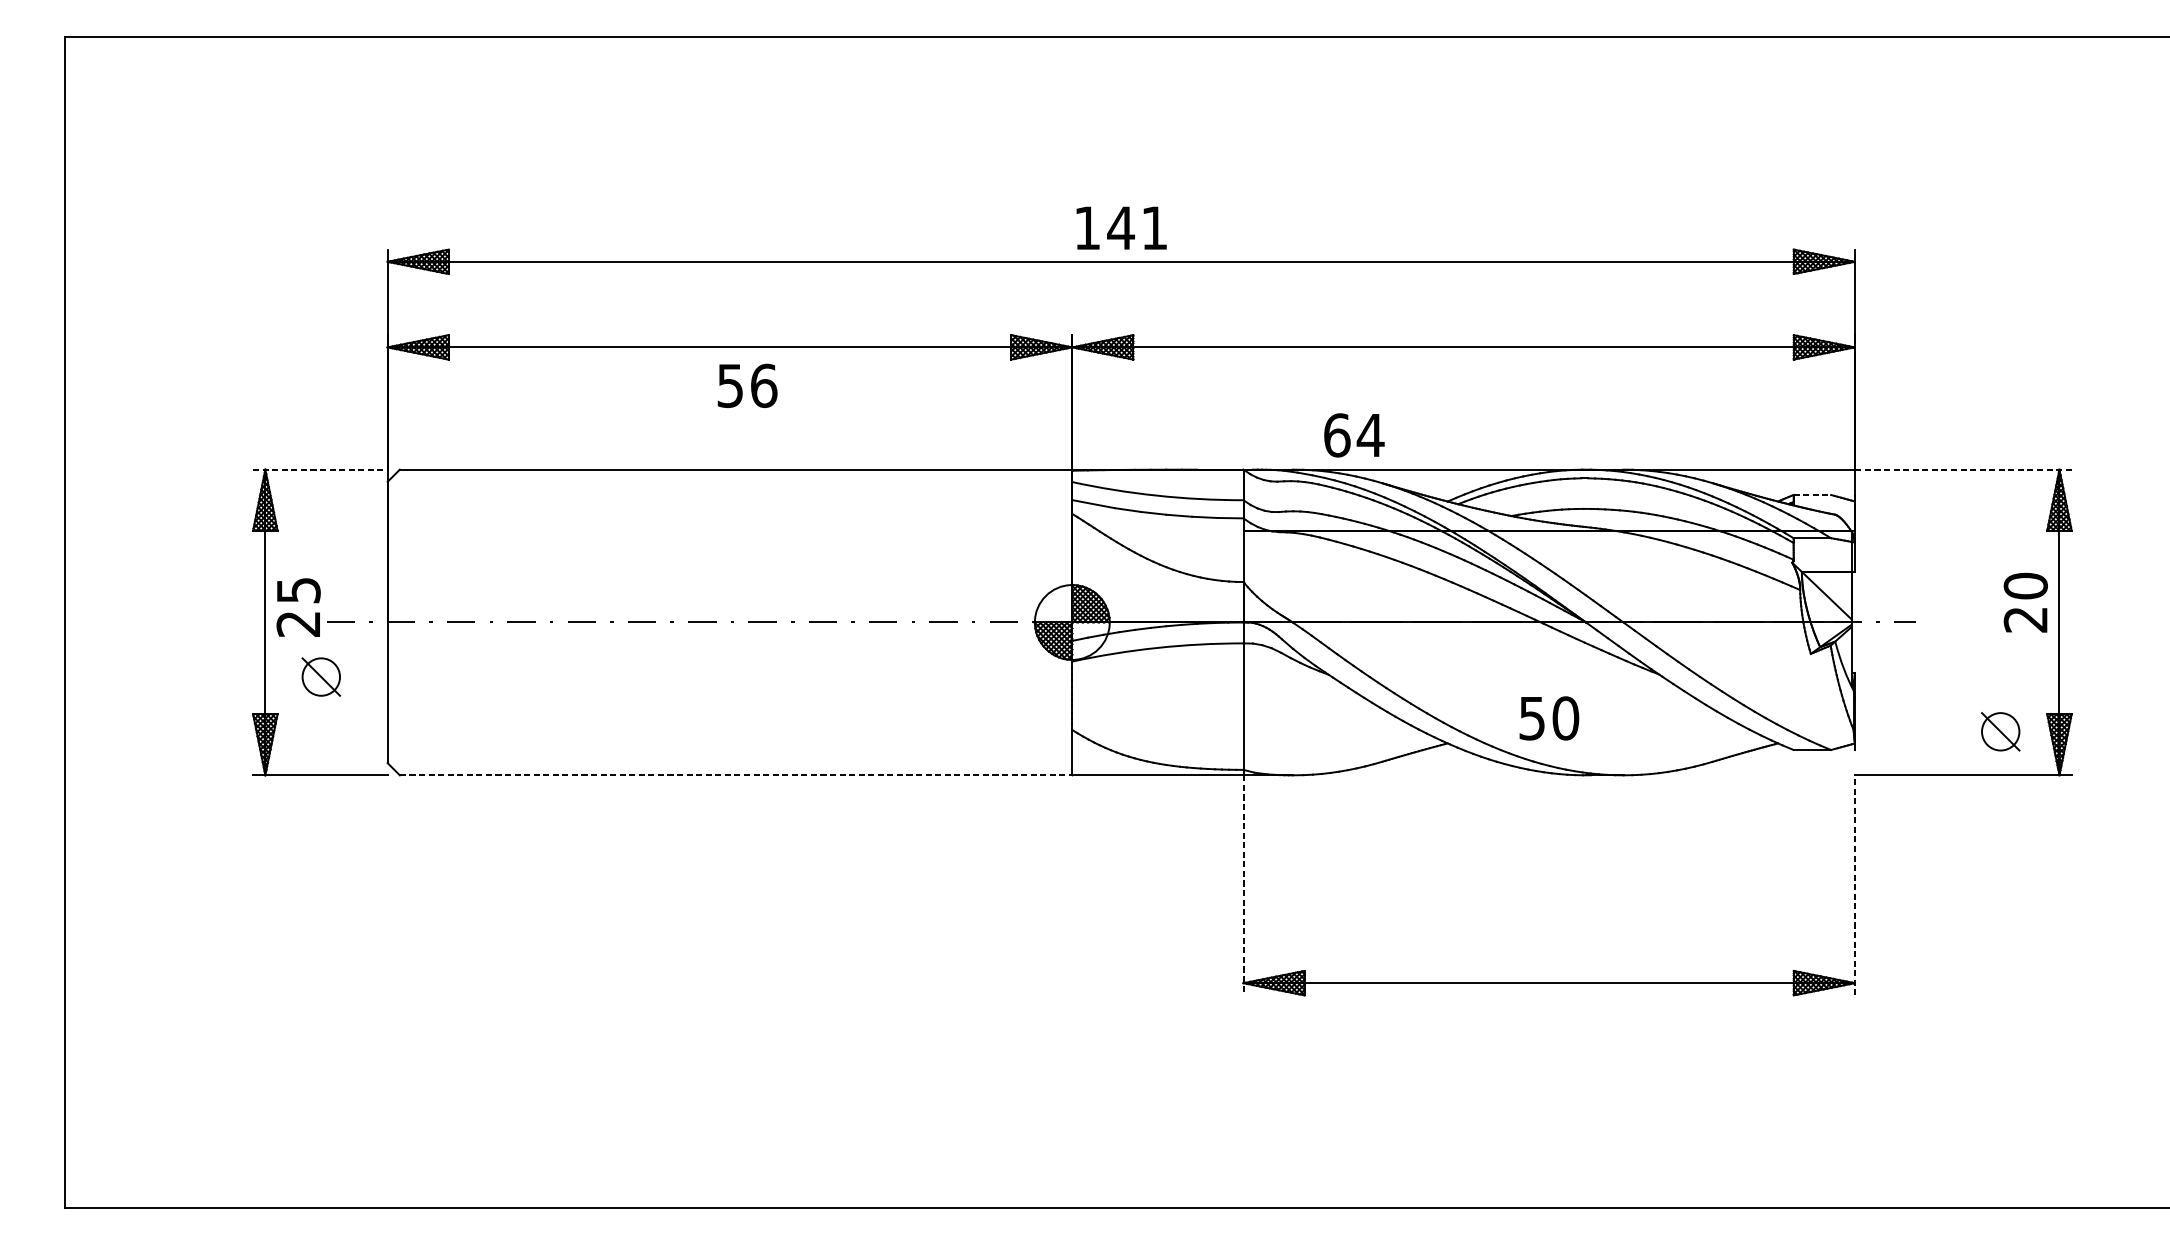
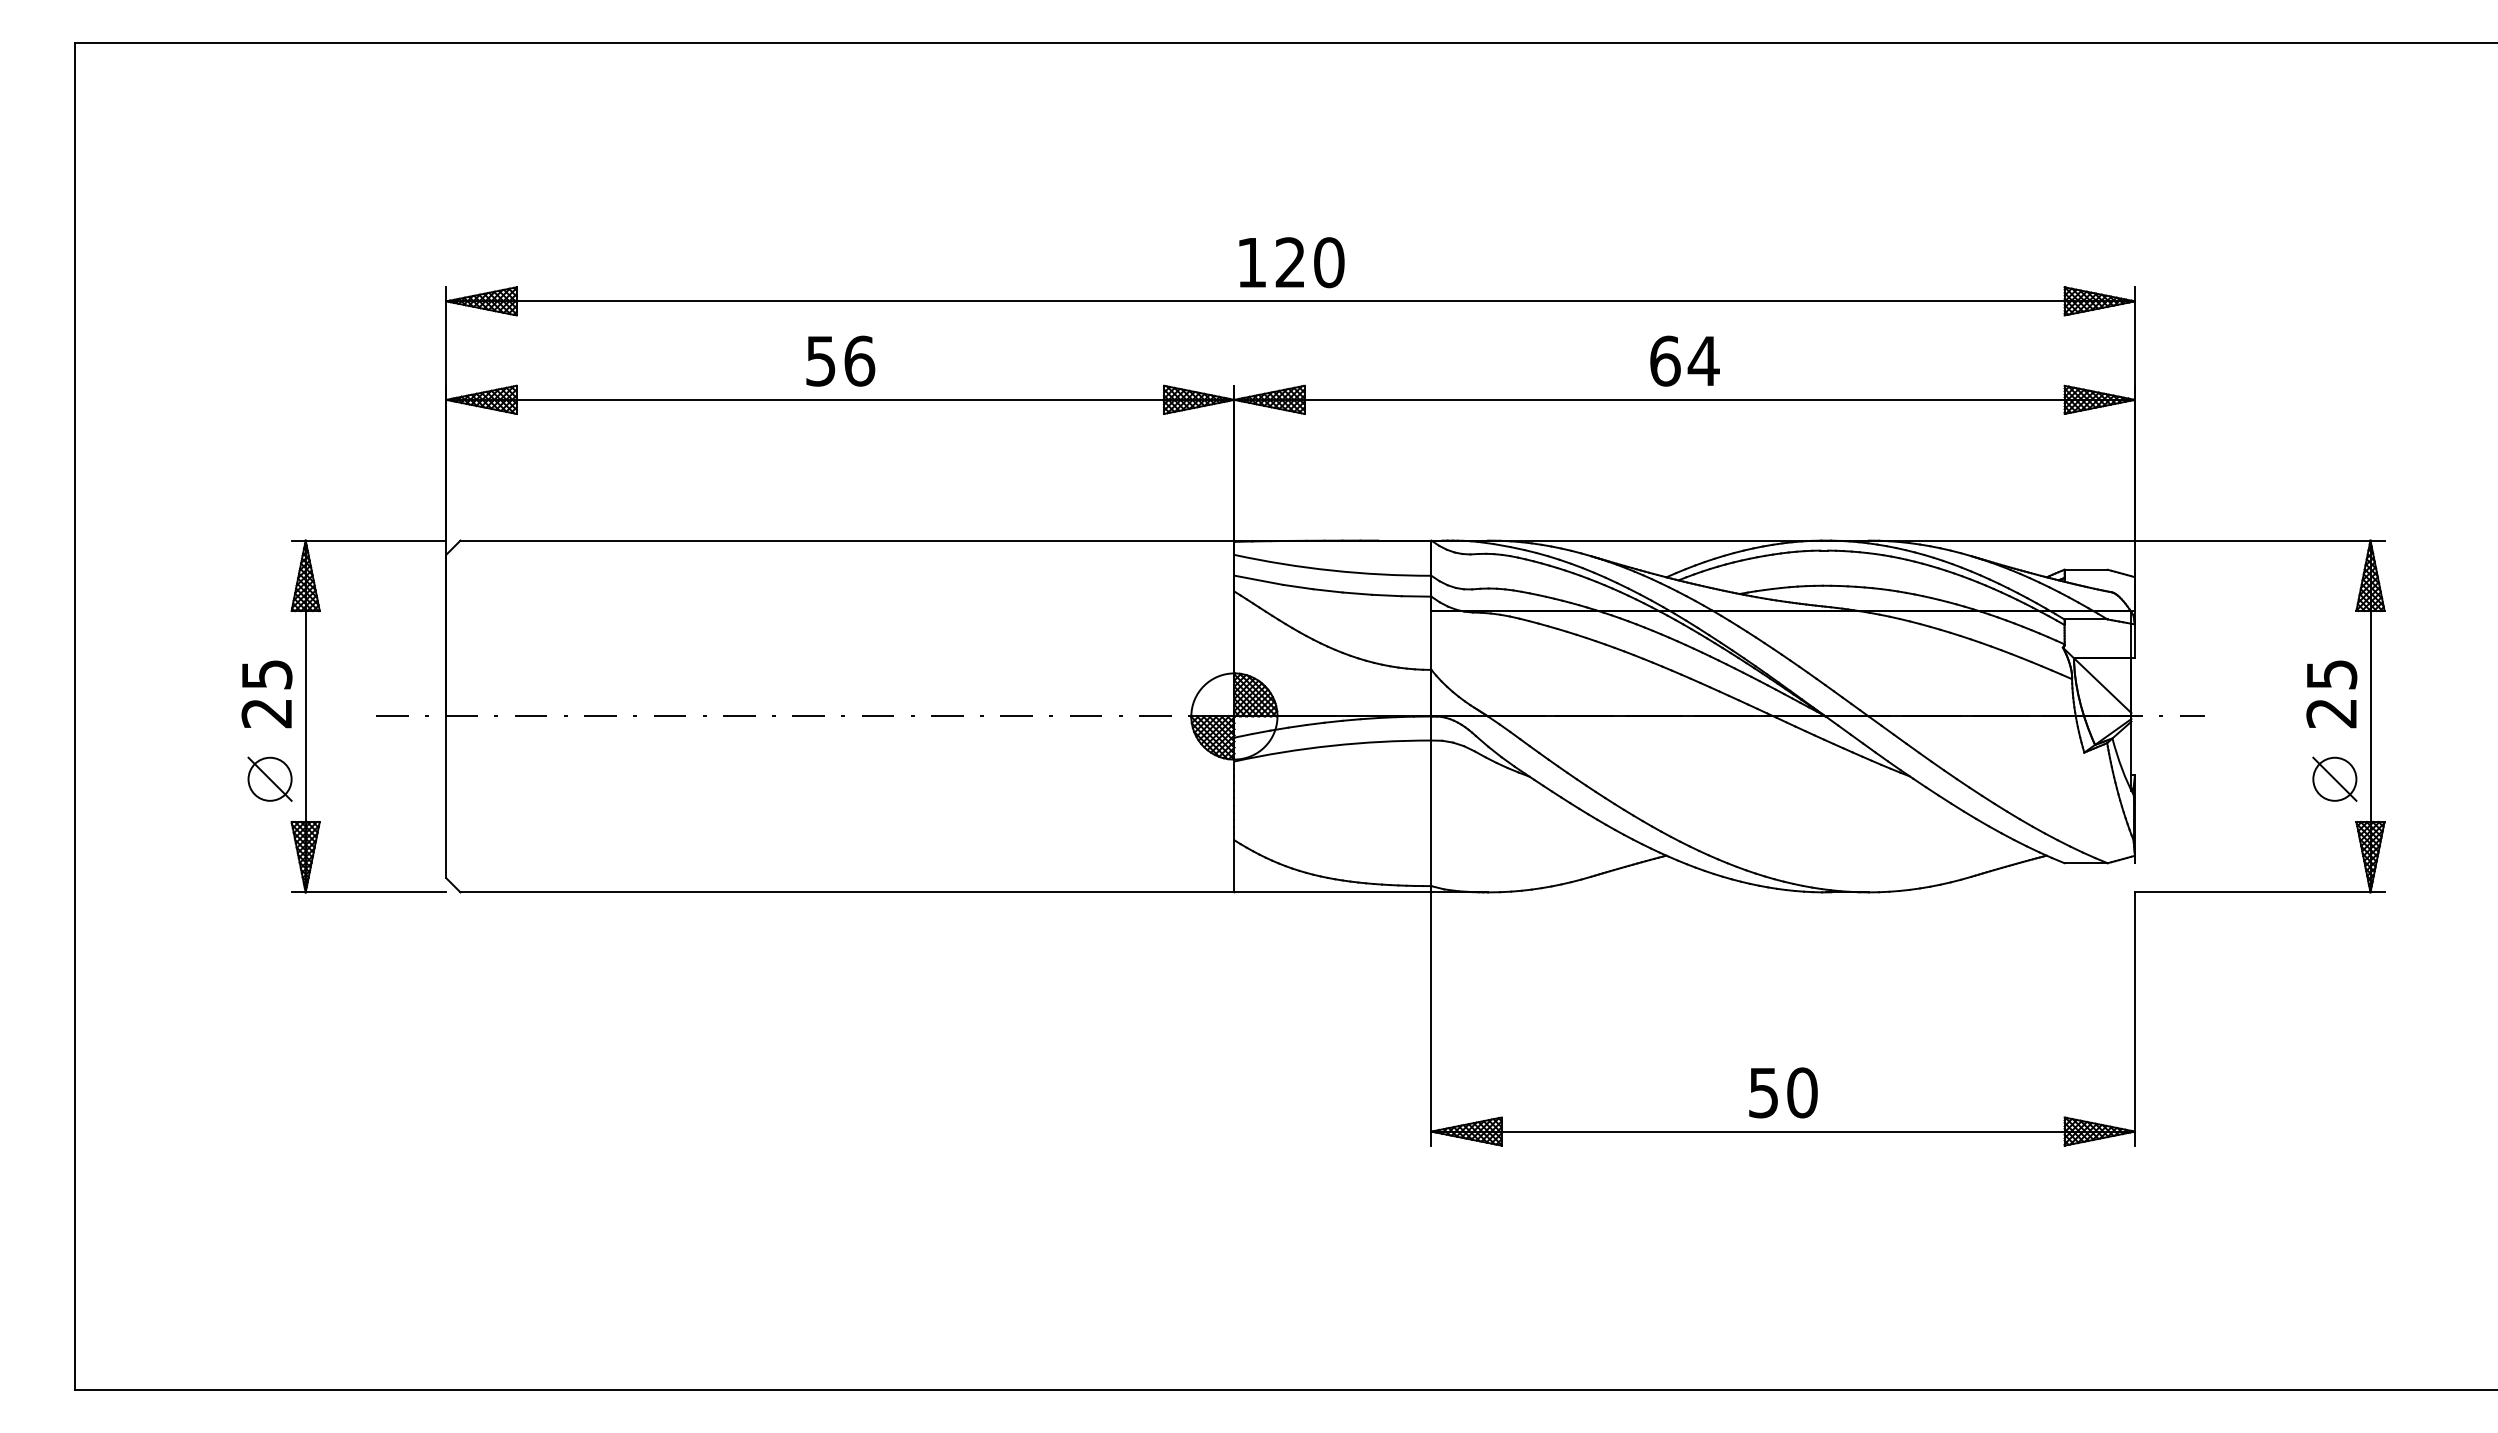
text: (1137, 228) -> (1309, 262), 141 -> 120
text: (747, 385) -> (840, 360), moved
text: (1353, 434) -> (1684, 360), moved
line: (320, 469) -> (369, 540), dashed -> solid
line: (1963, 469) -> (2259, 540), dashed -> solid
line: (1812, 494) -> (2086, 569), dashed -> solid
text: (2025, 586) -> (2331, 674), 20 -> 25
text: (298, 607) -> (266, 694), moved
part: (320, 676) -> (269, 778), moved
text: (1549, 718) -> (1783, 1092), moved
part: (2000, 731) -> (2334, 778), moved
line: (736, 775) -> (847, 892), dashed -> solid
line: (1243, 885) -> (1431, 1019), dashed -> solid
line: (1854, 885) -> (2134, 1019), dashed -> solid

